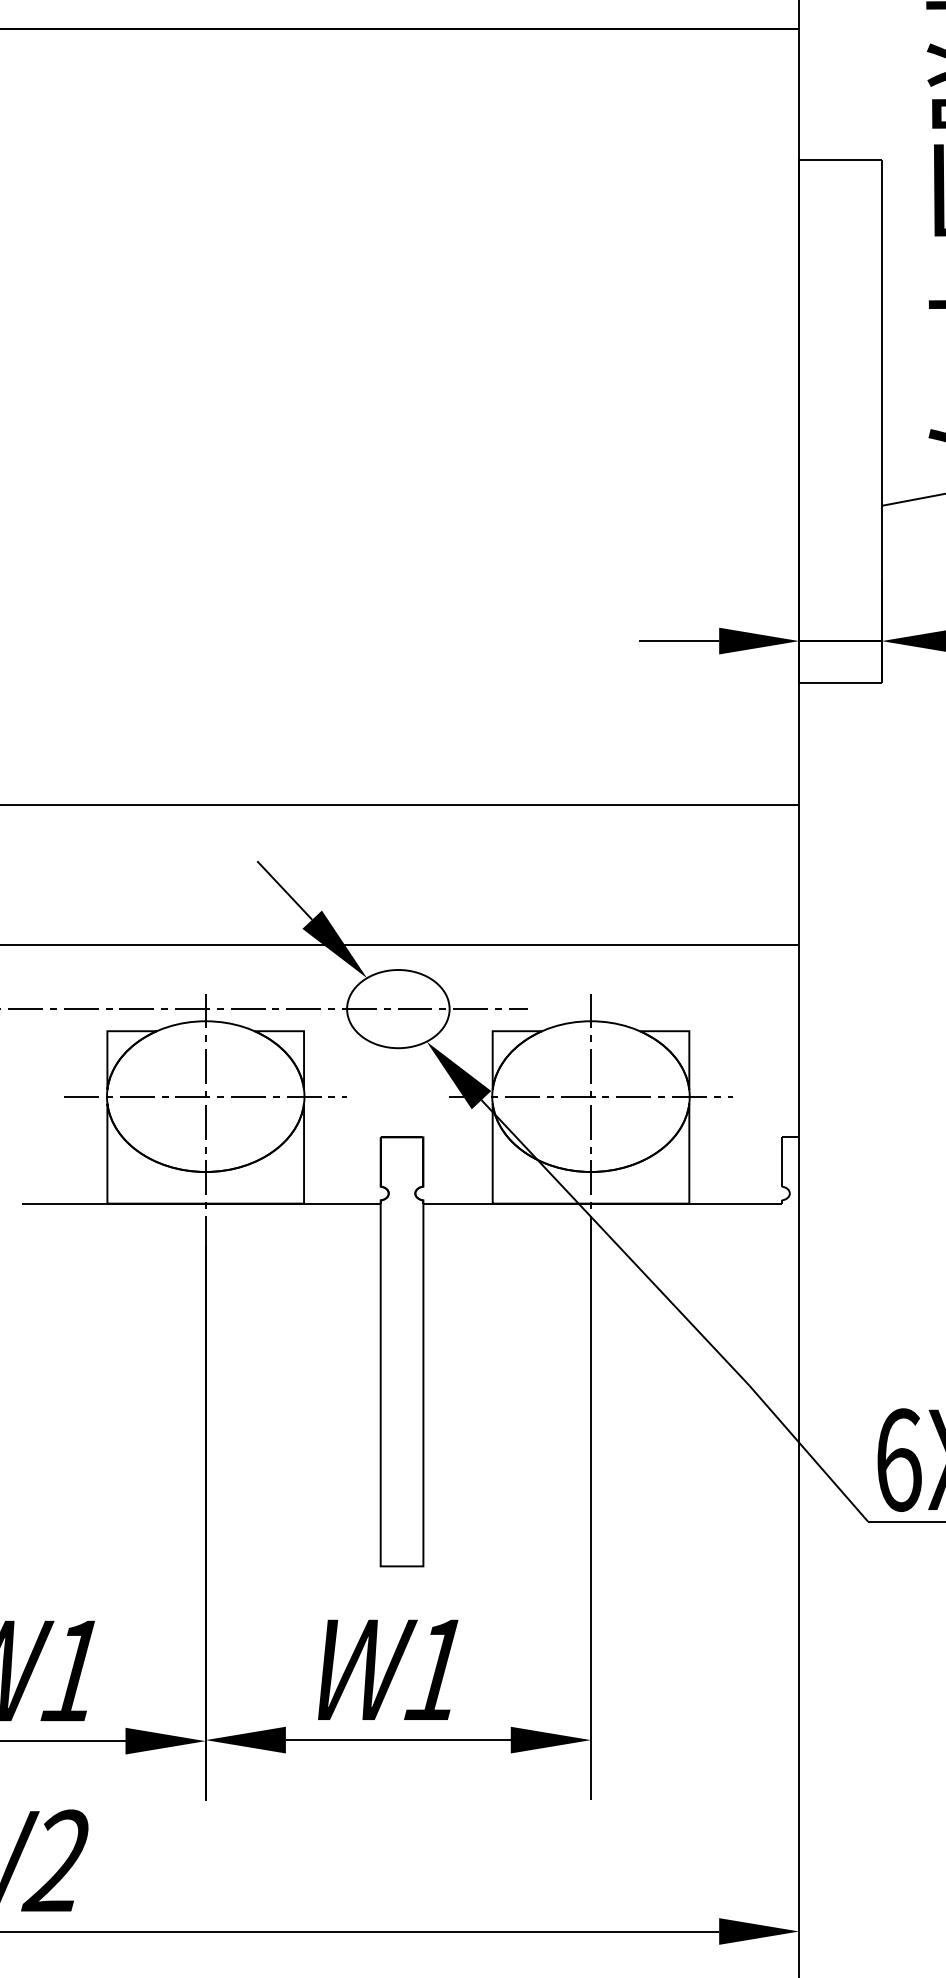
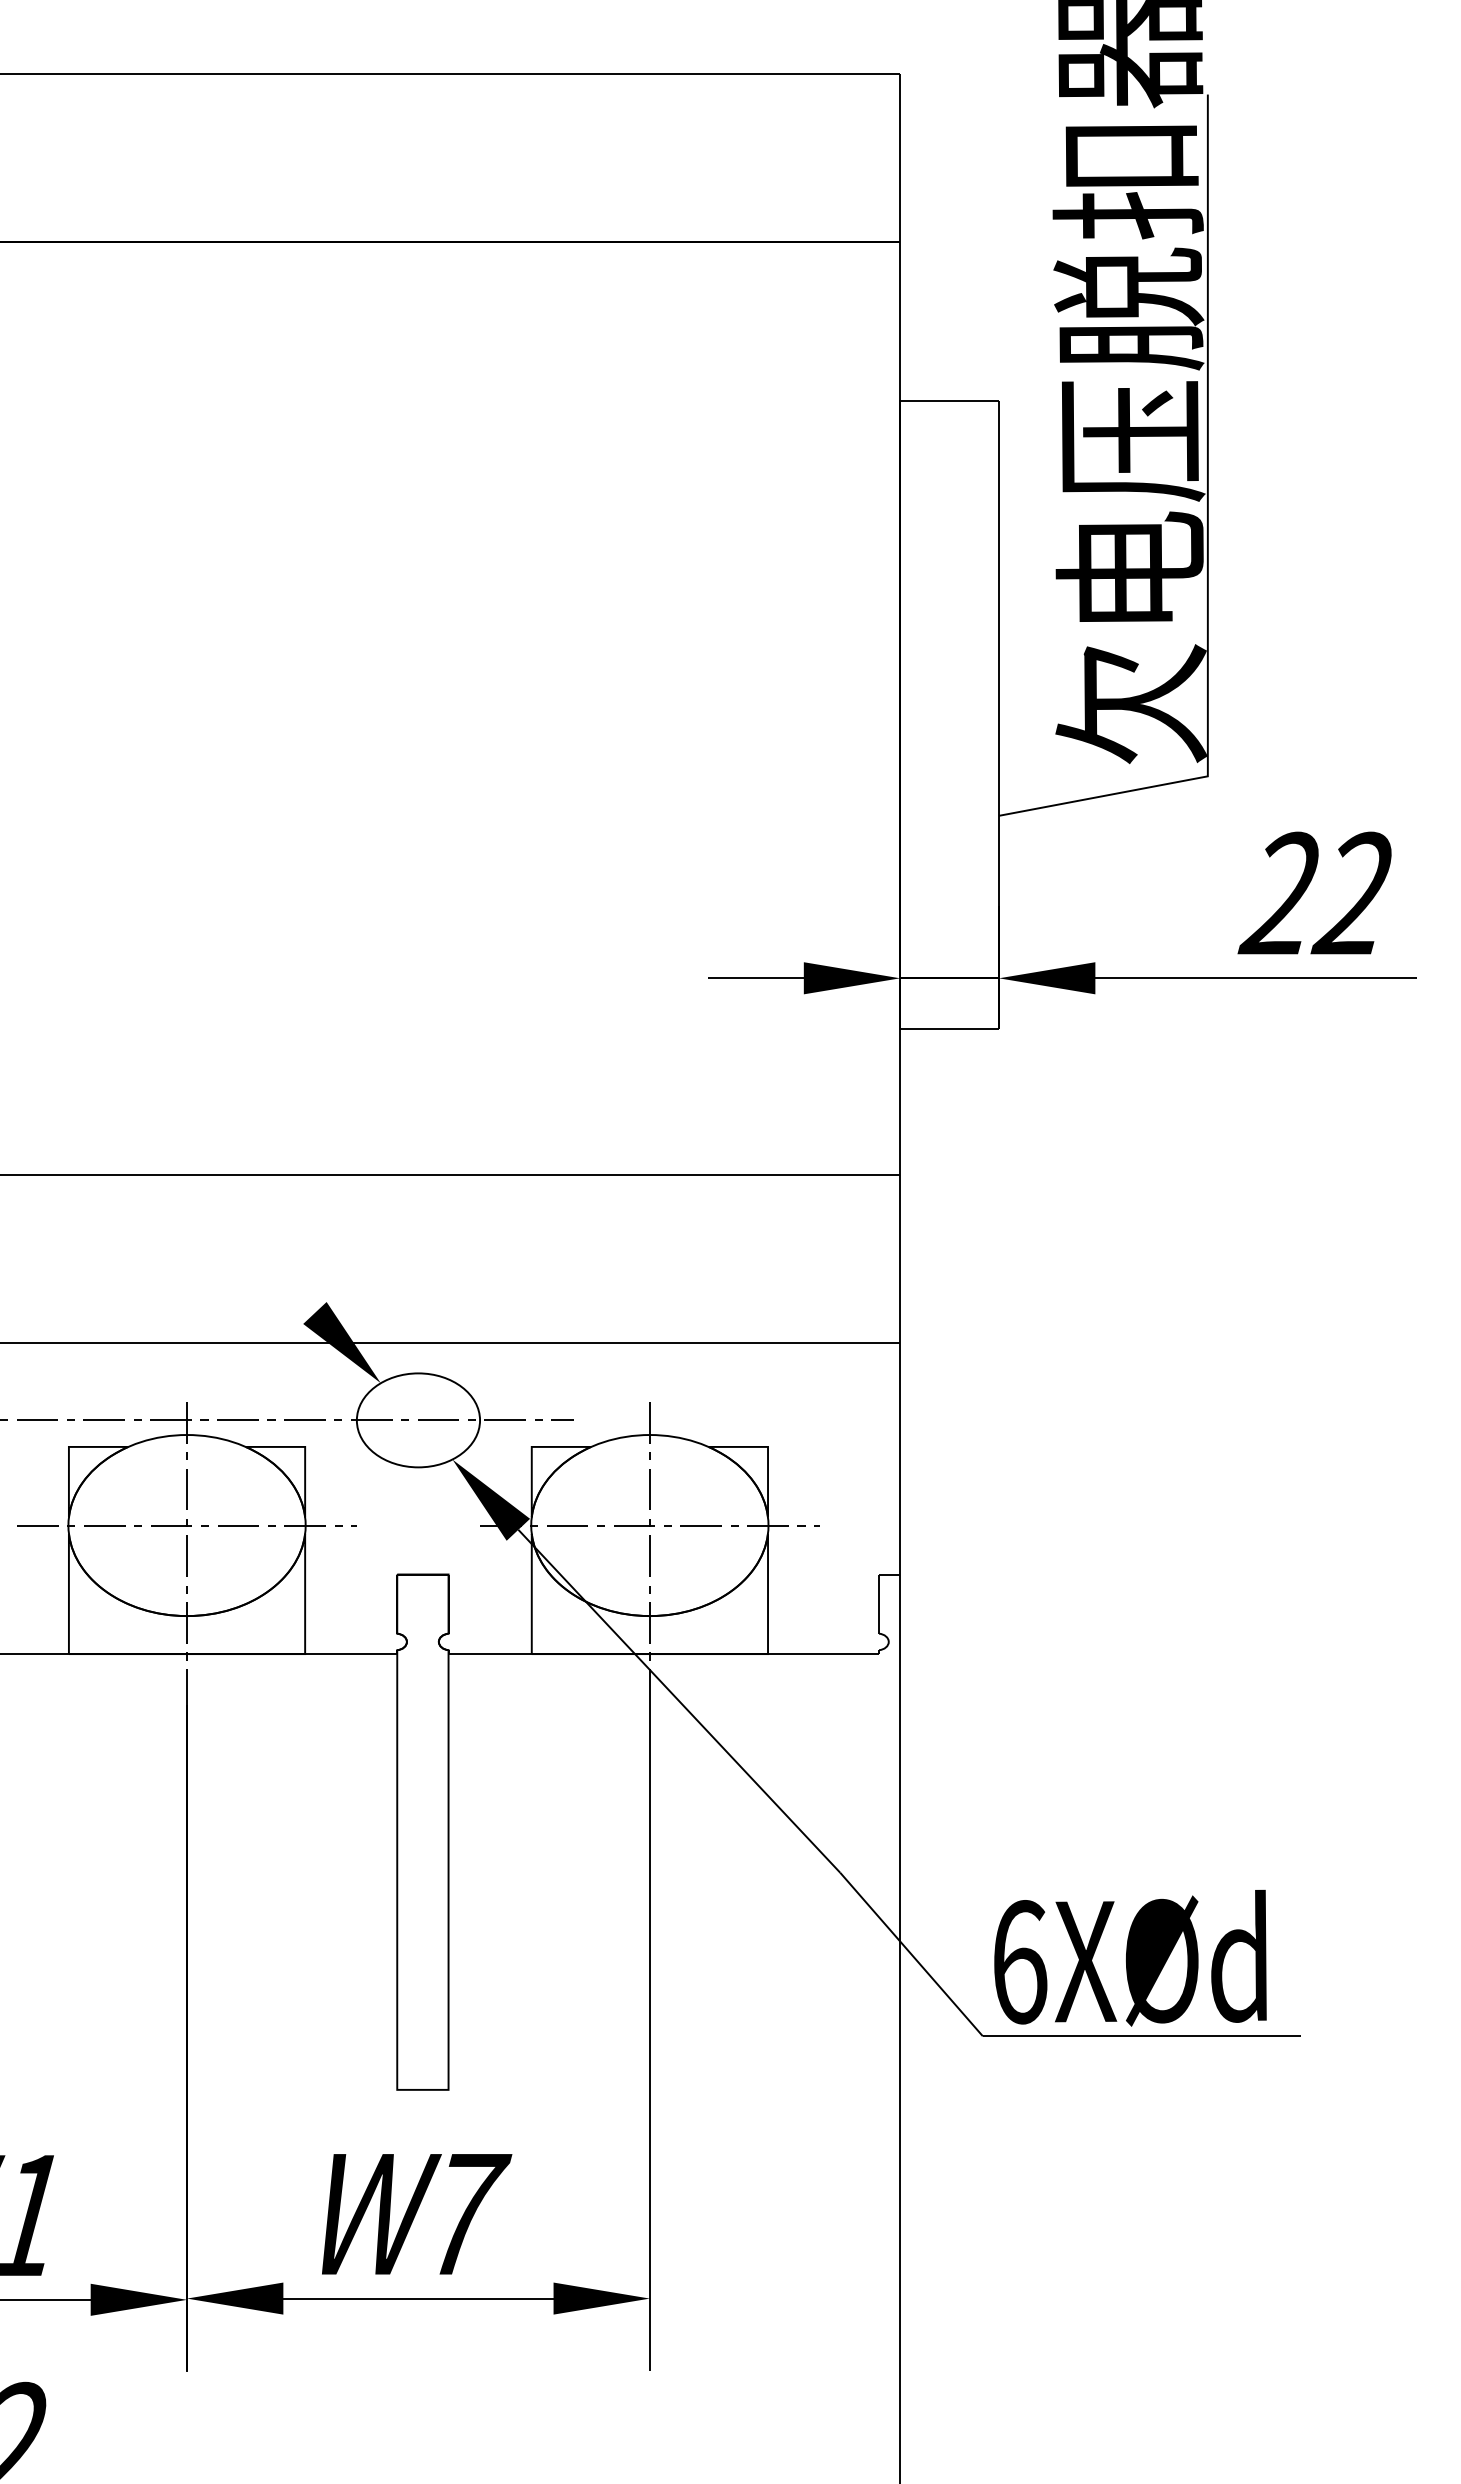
line: (284, 890) -> (281, 1277), removed
text: (440, 1670) -> (468, 2214), W1 -> W7

